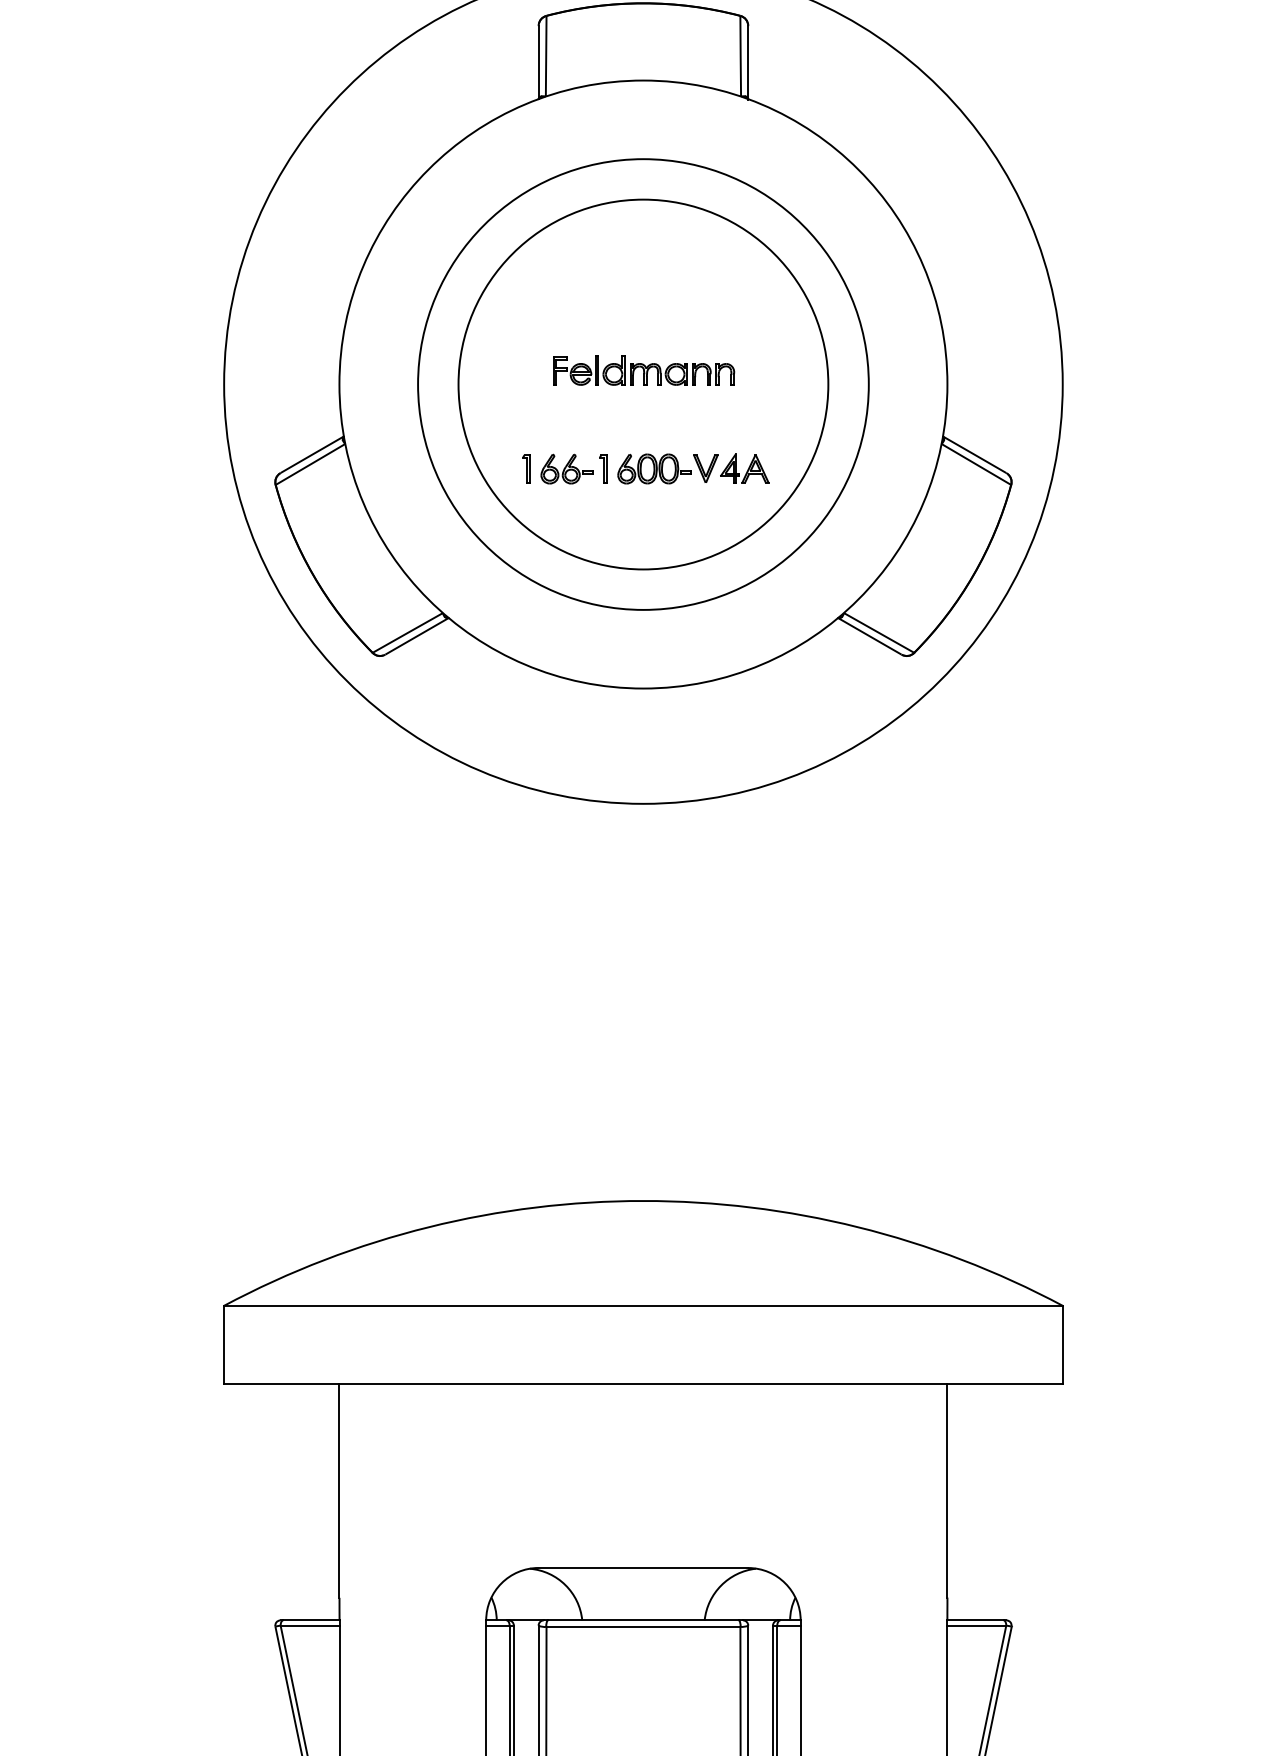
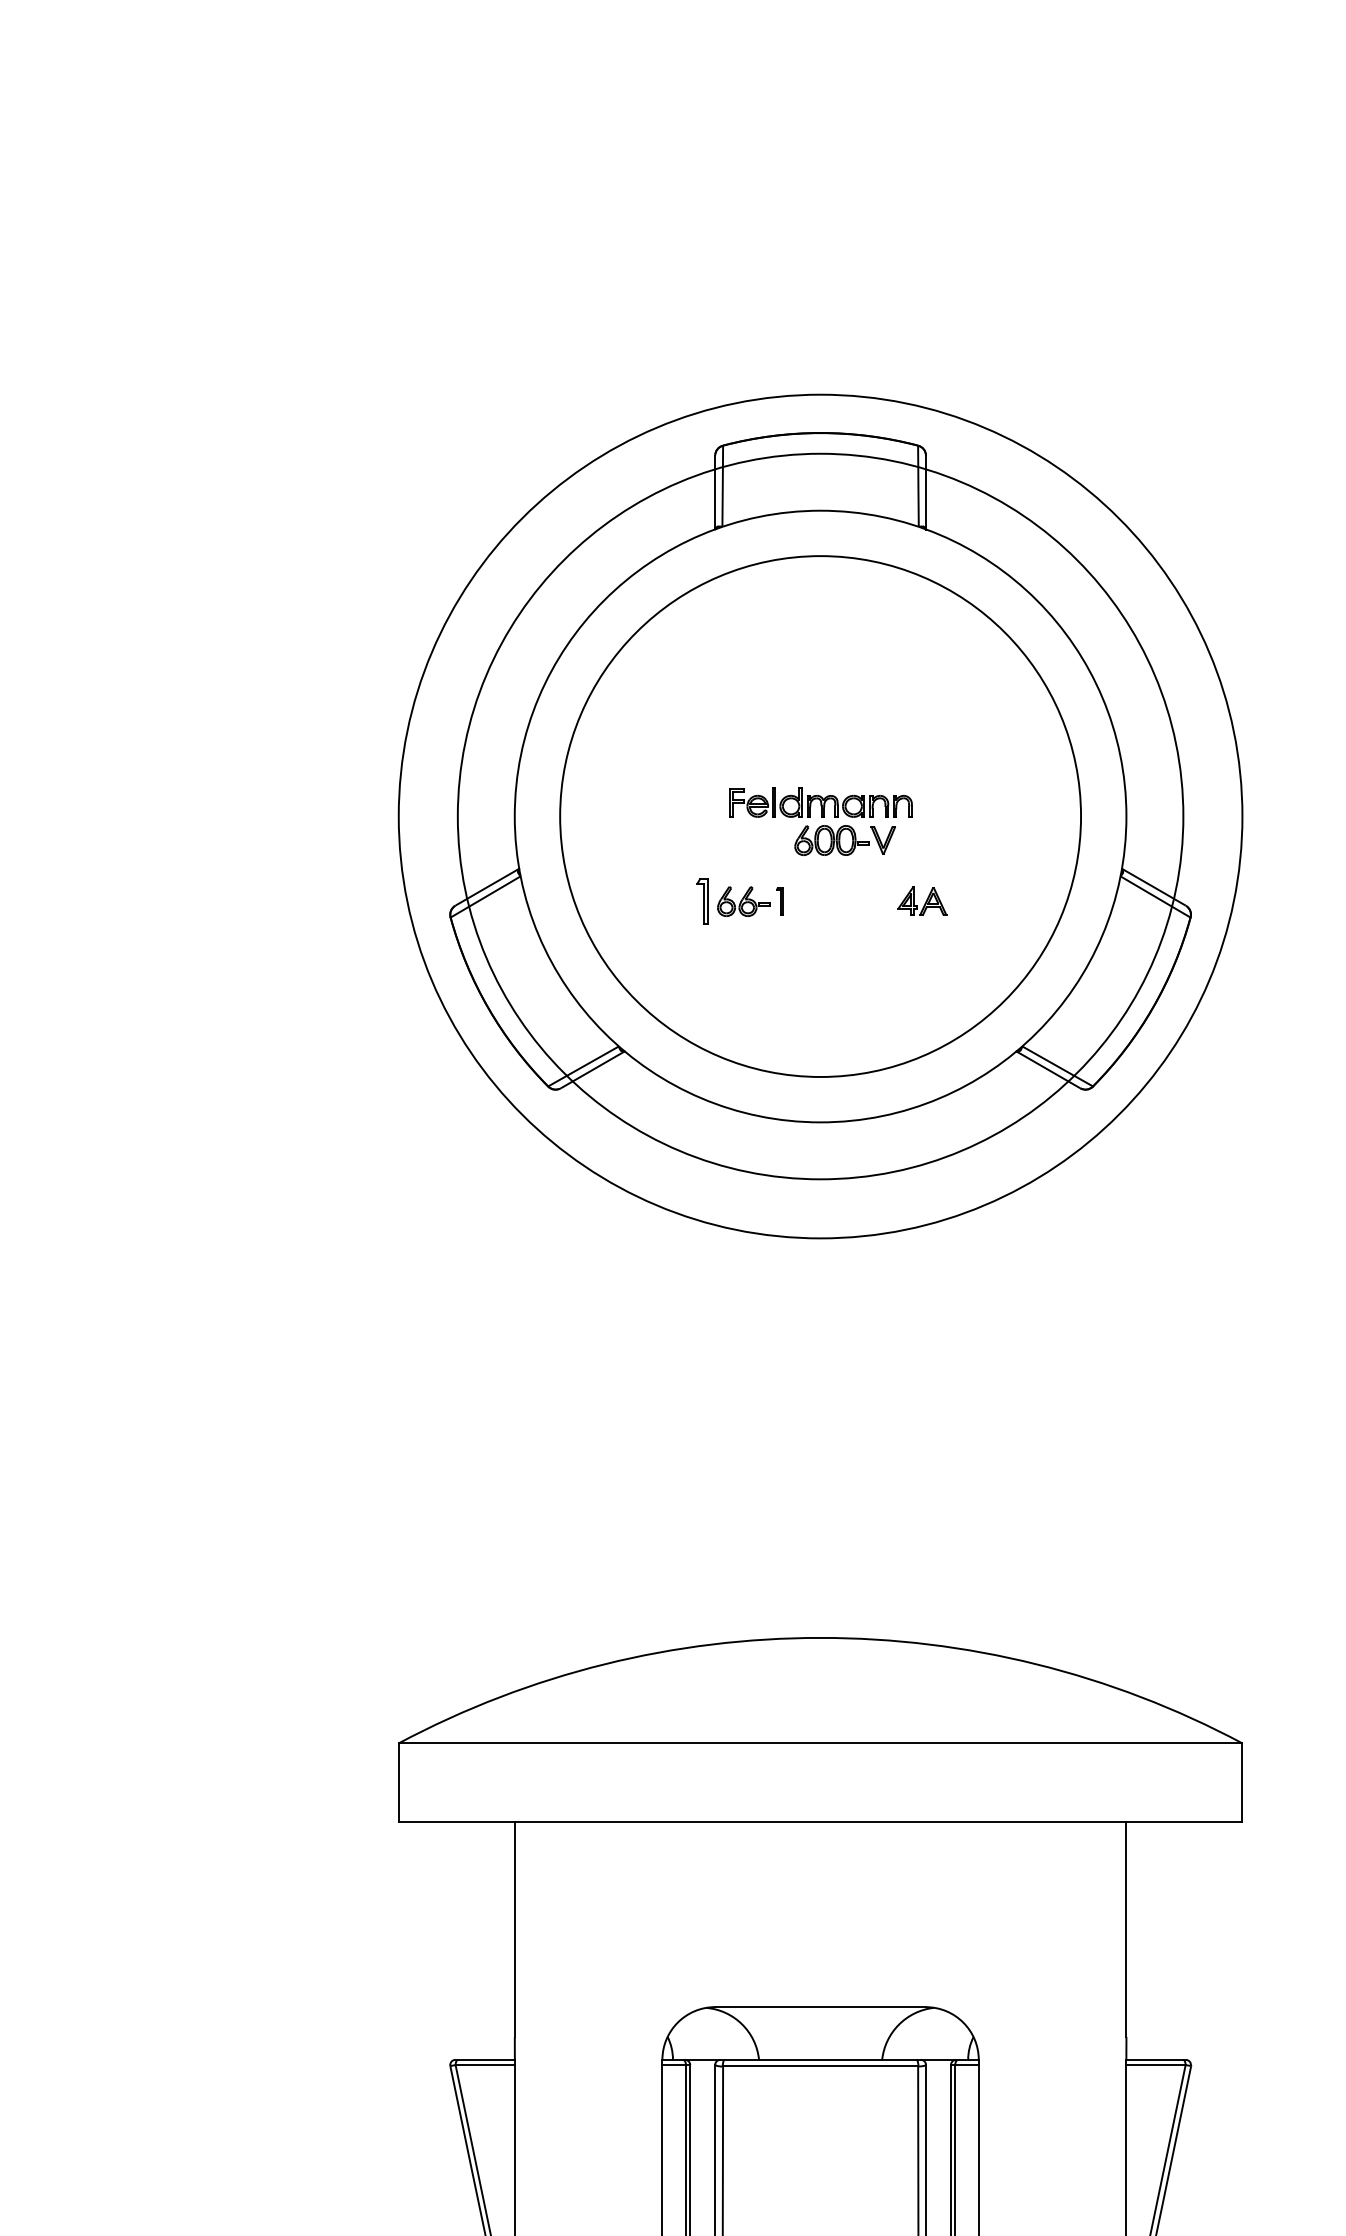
circle: (643, 384) -> (820, 816), size x1.4
circle: (643, 384) -> (820, 816), size x1.6
part: (526, 468) -> (702, 901), size x1.6
part: (667, 468) -> (844, 840), moved

